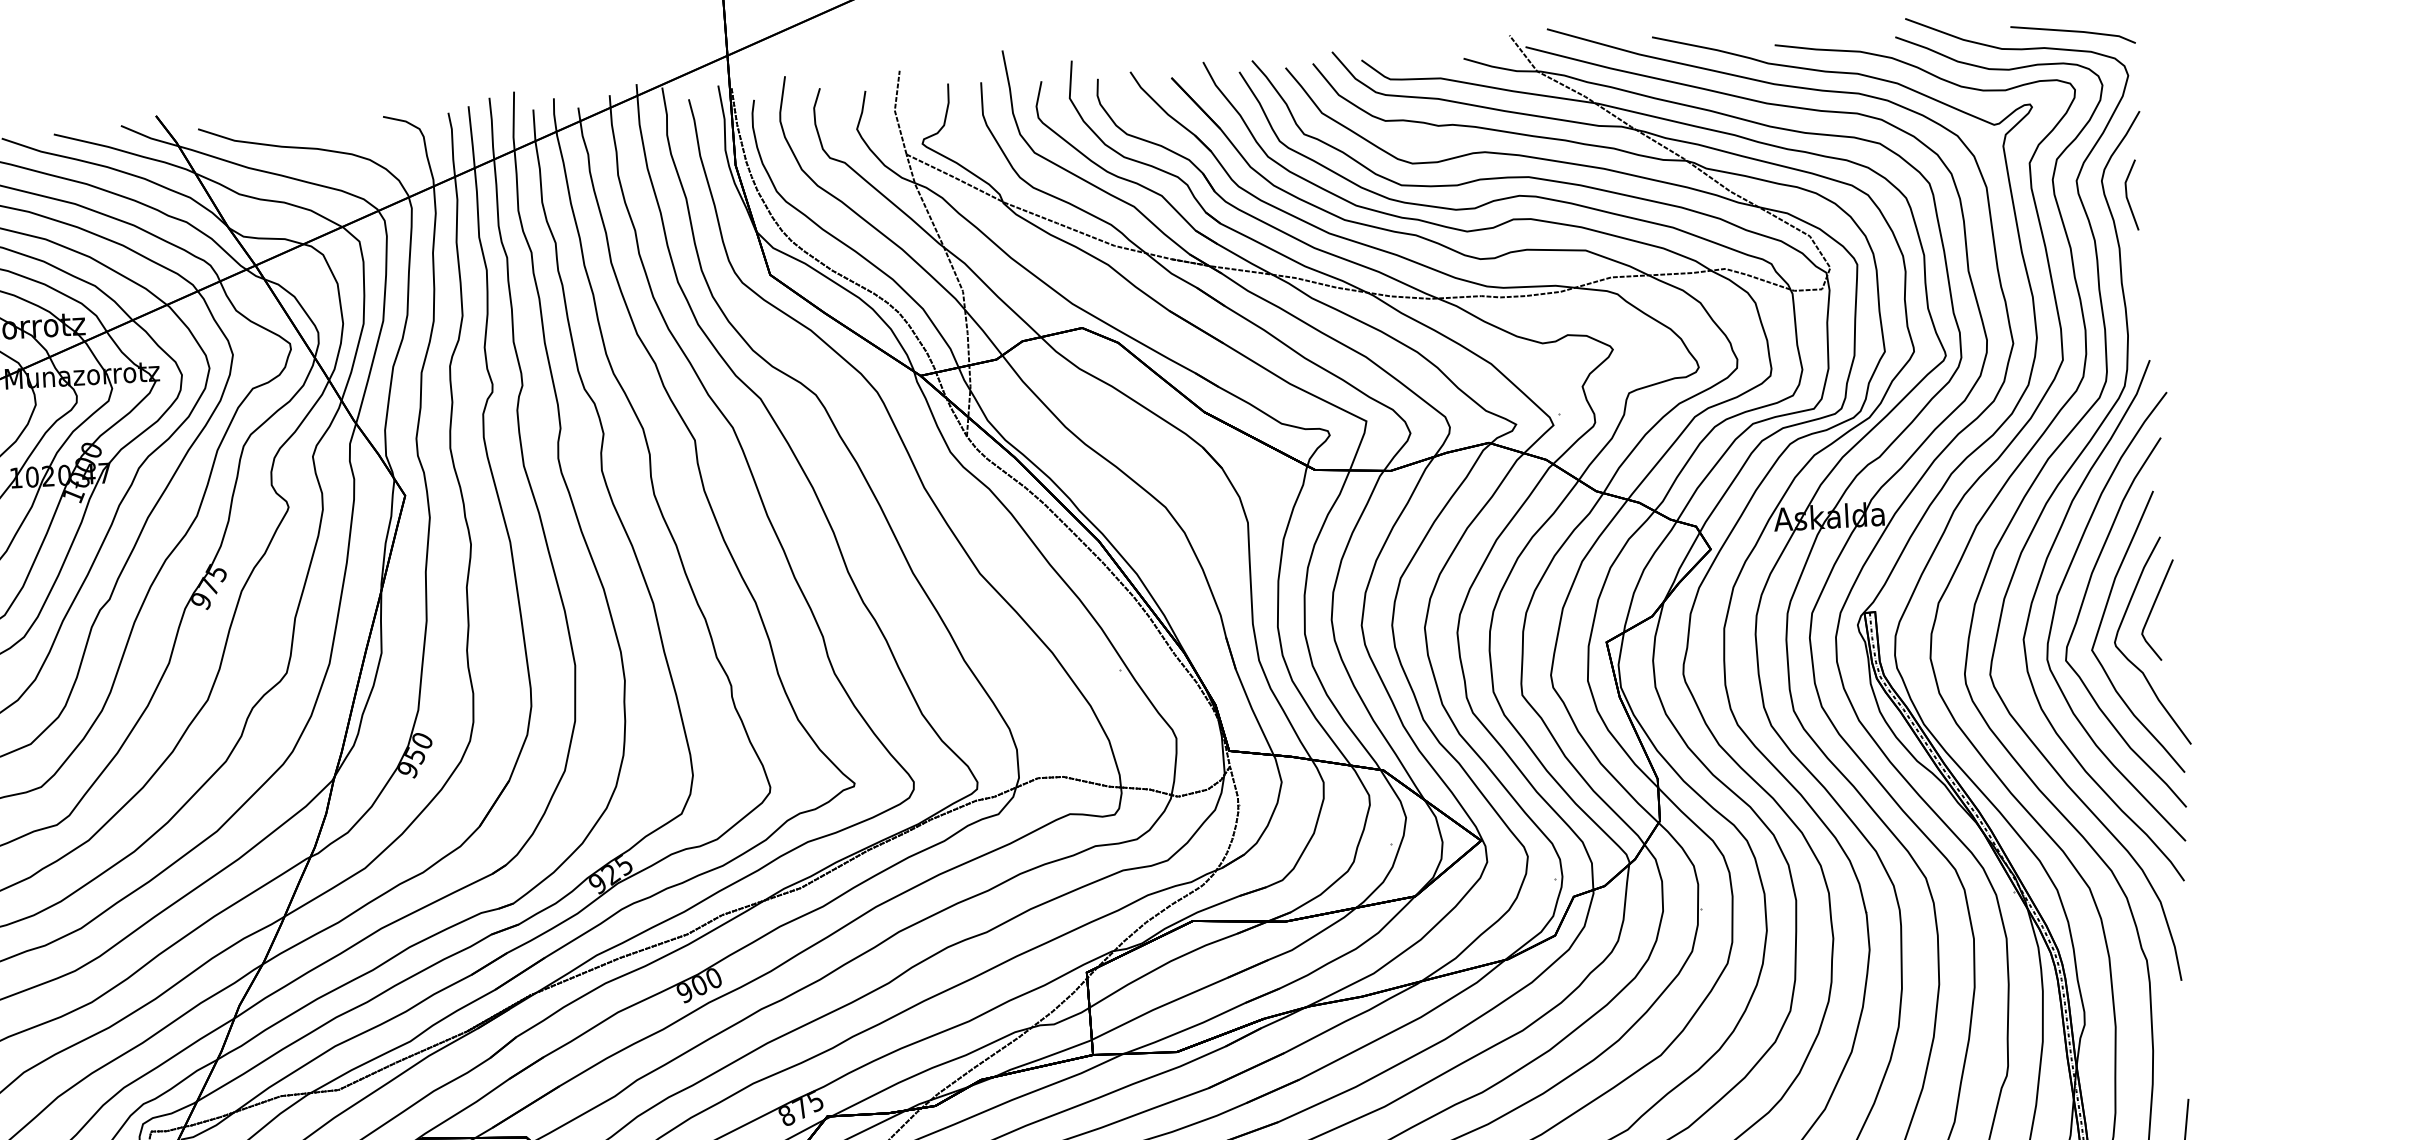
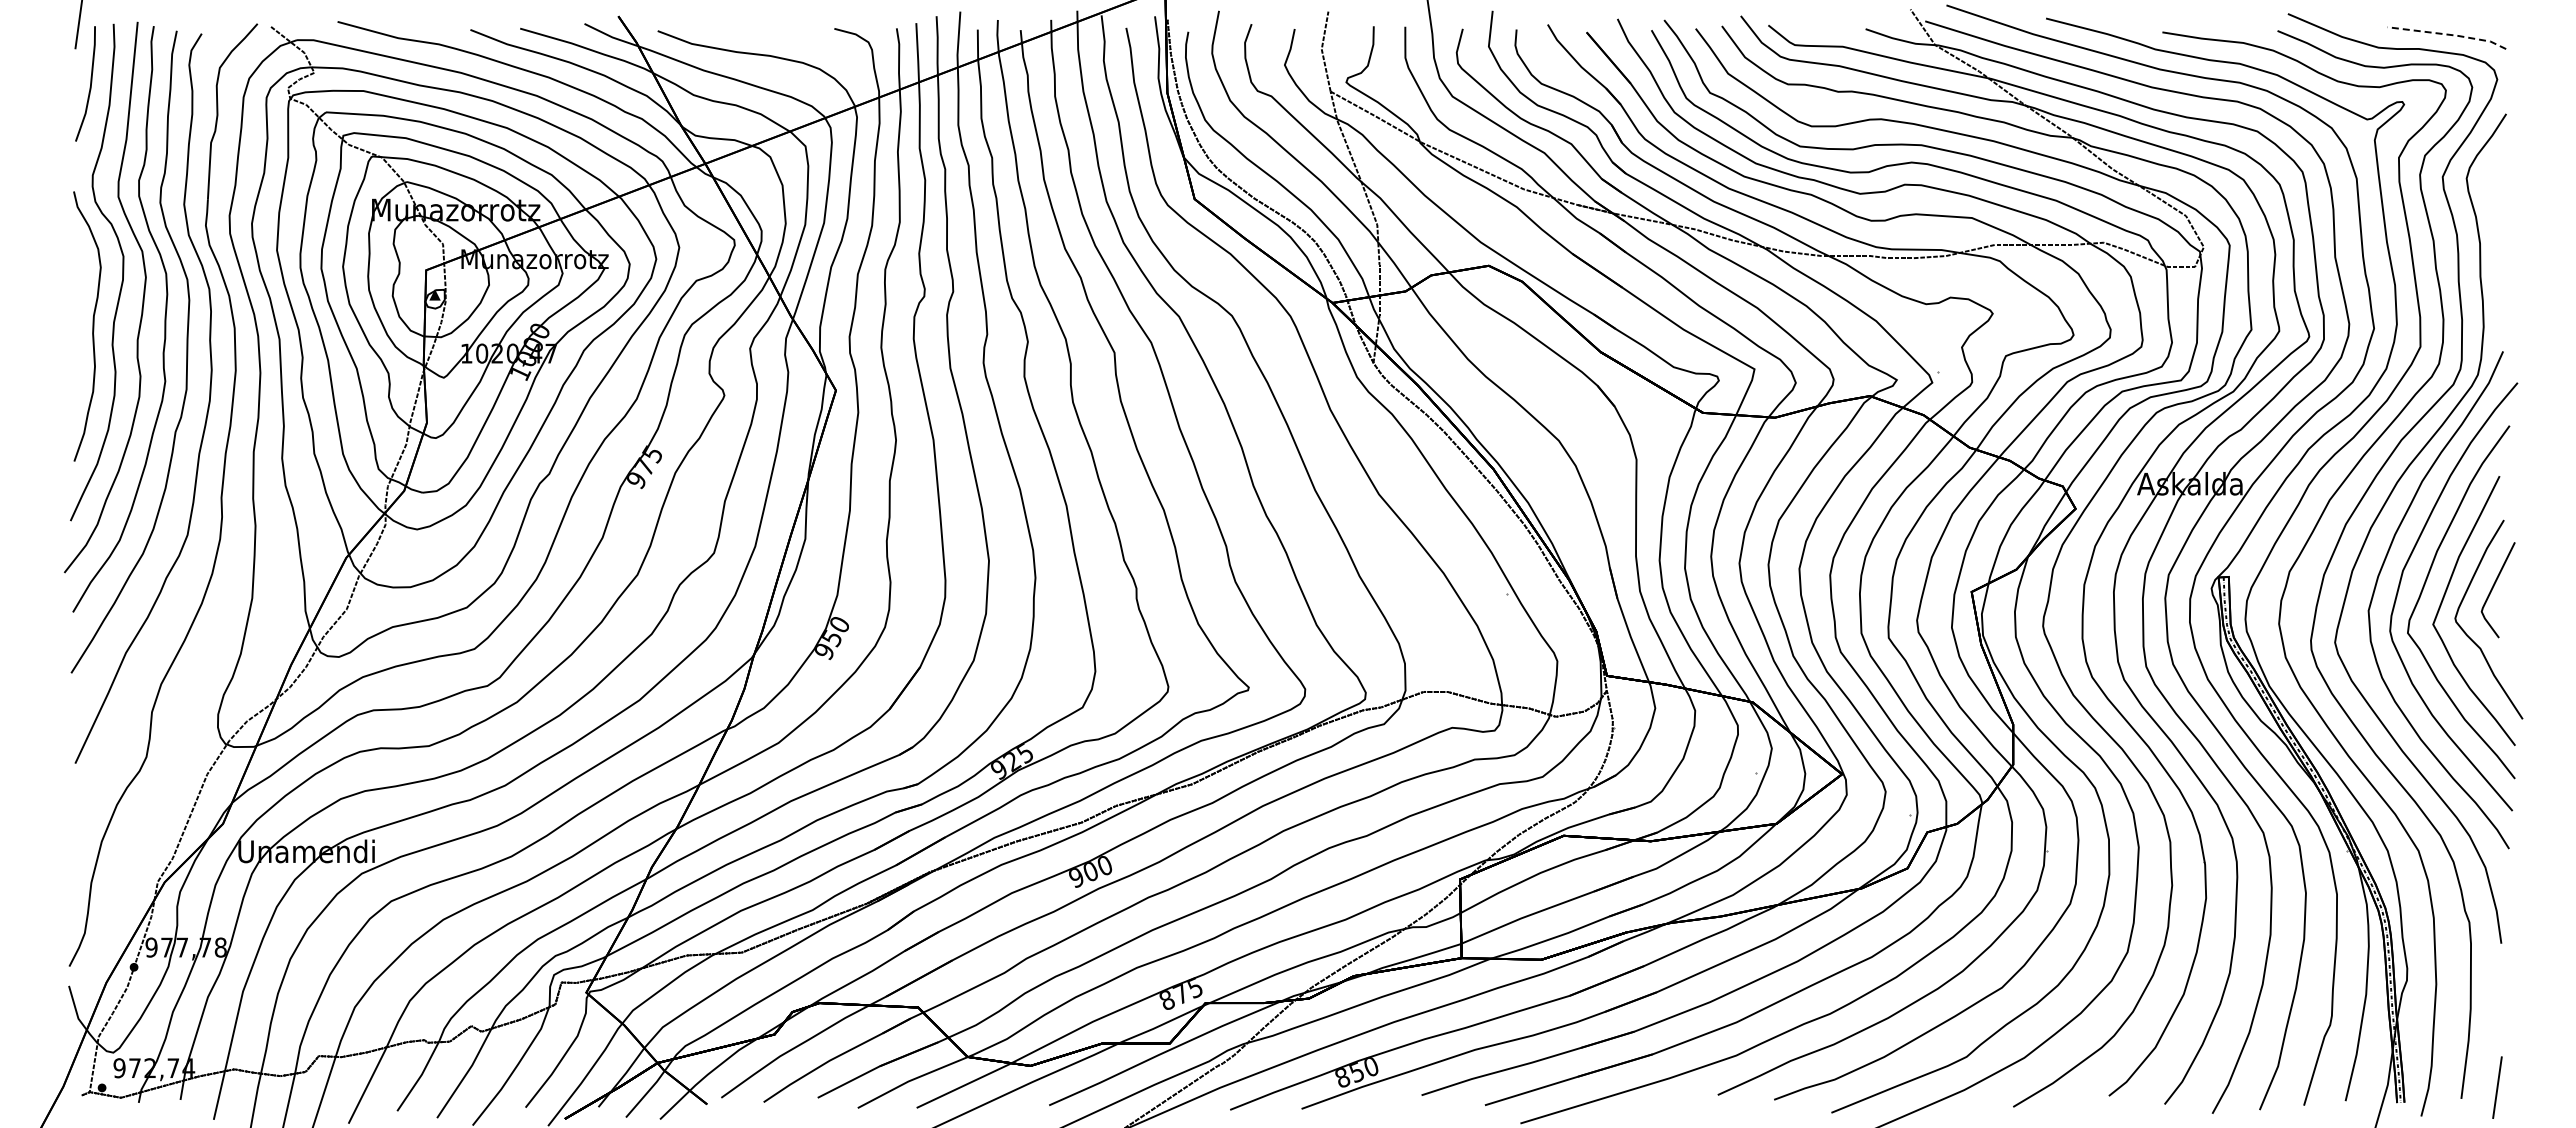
line: (2074, 31) -> (2448, 34), solid -> dashed
line: (2127, 195) -> (2490, 193), removed

